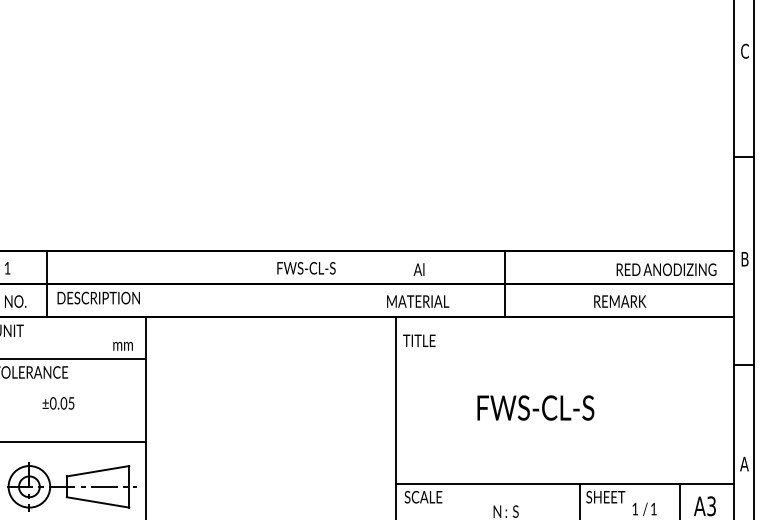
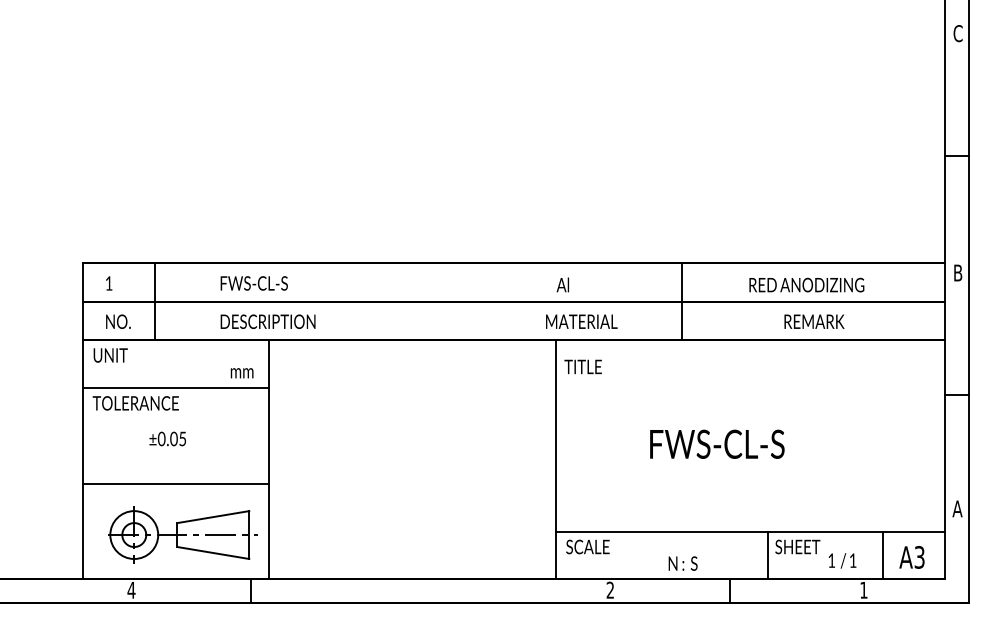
text: (305, 268) -> (253, 283), moved
text: (418, 269) -> (562, 284), moved
text: (666, 269) -> (806, 284), moved
text: (98, 297) -> (267, 321), moved

